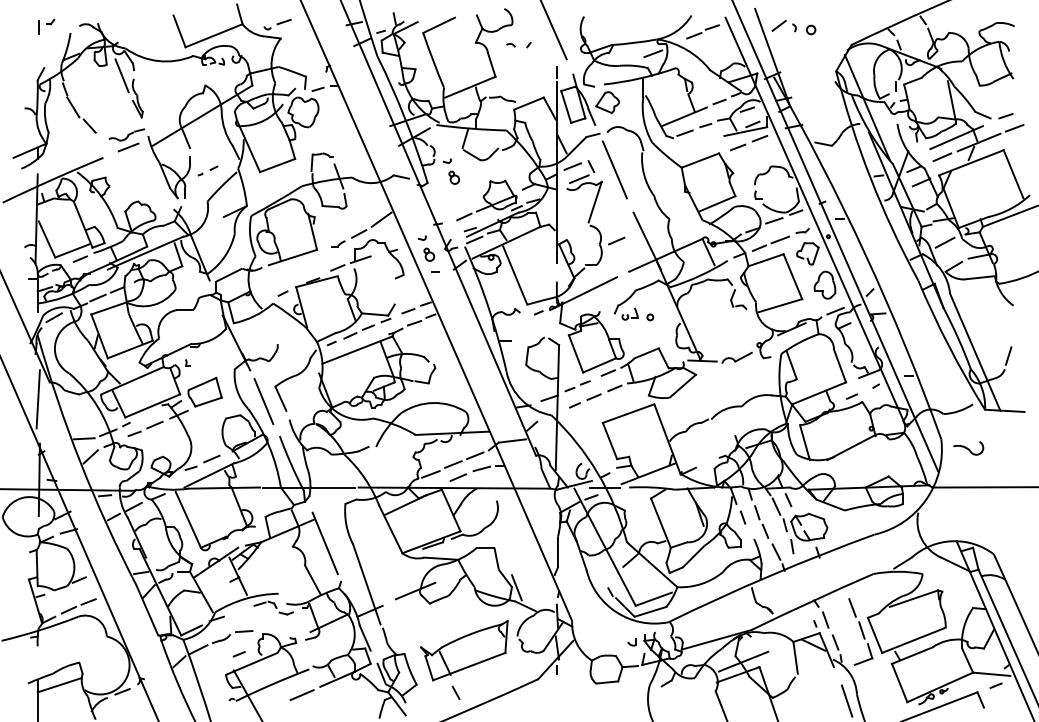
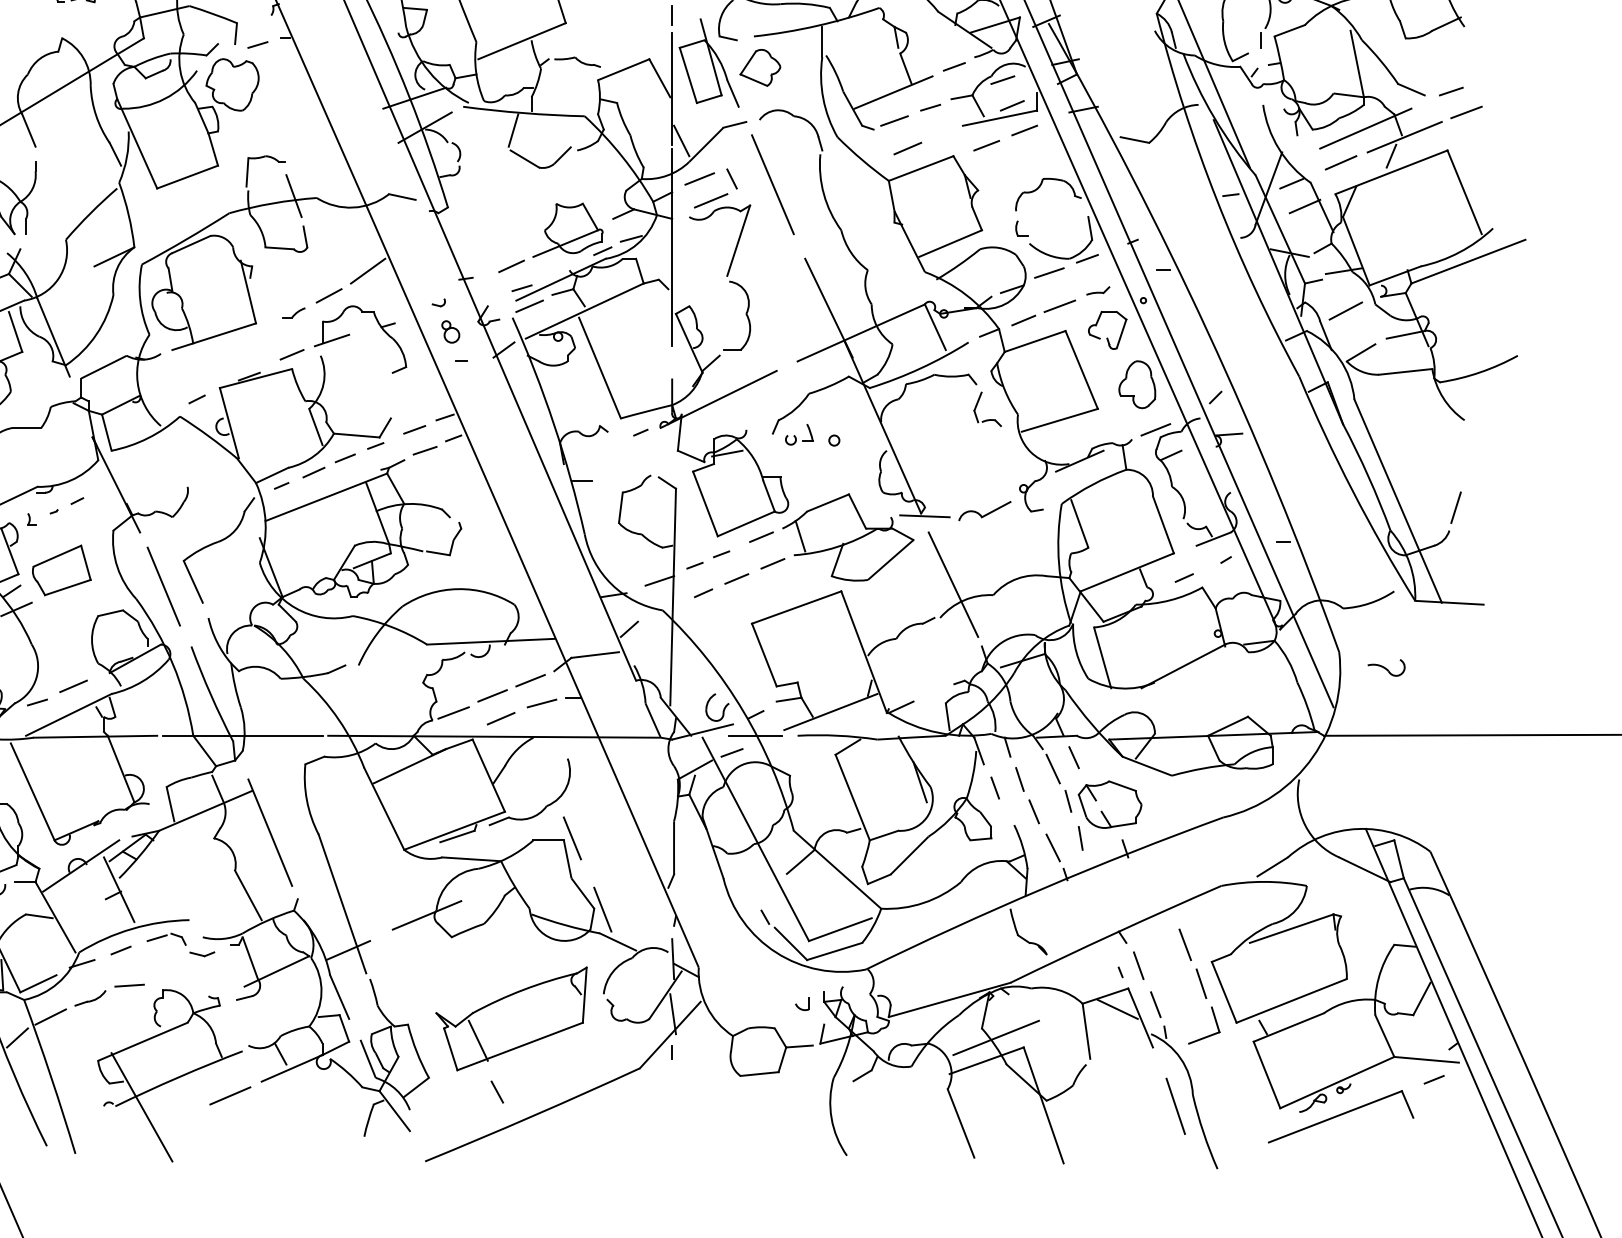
part: (207, 170) -> (65, 504), moved
part: (451, 171) -> (489, 187), removed
line: (616, 240) -> (907, 147), moved
line: (718, 400) -> (952, 584), added
part: (968, 448) -> (1386, 668), size x0.71
line: (499, 546) -> (572, 838), added
line: (238, 654) -> (119, 950), moved

